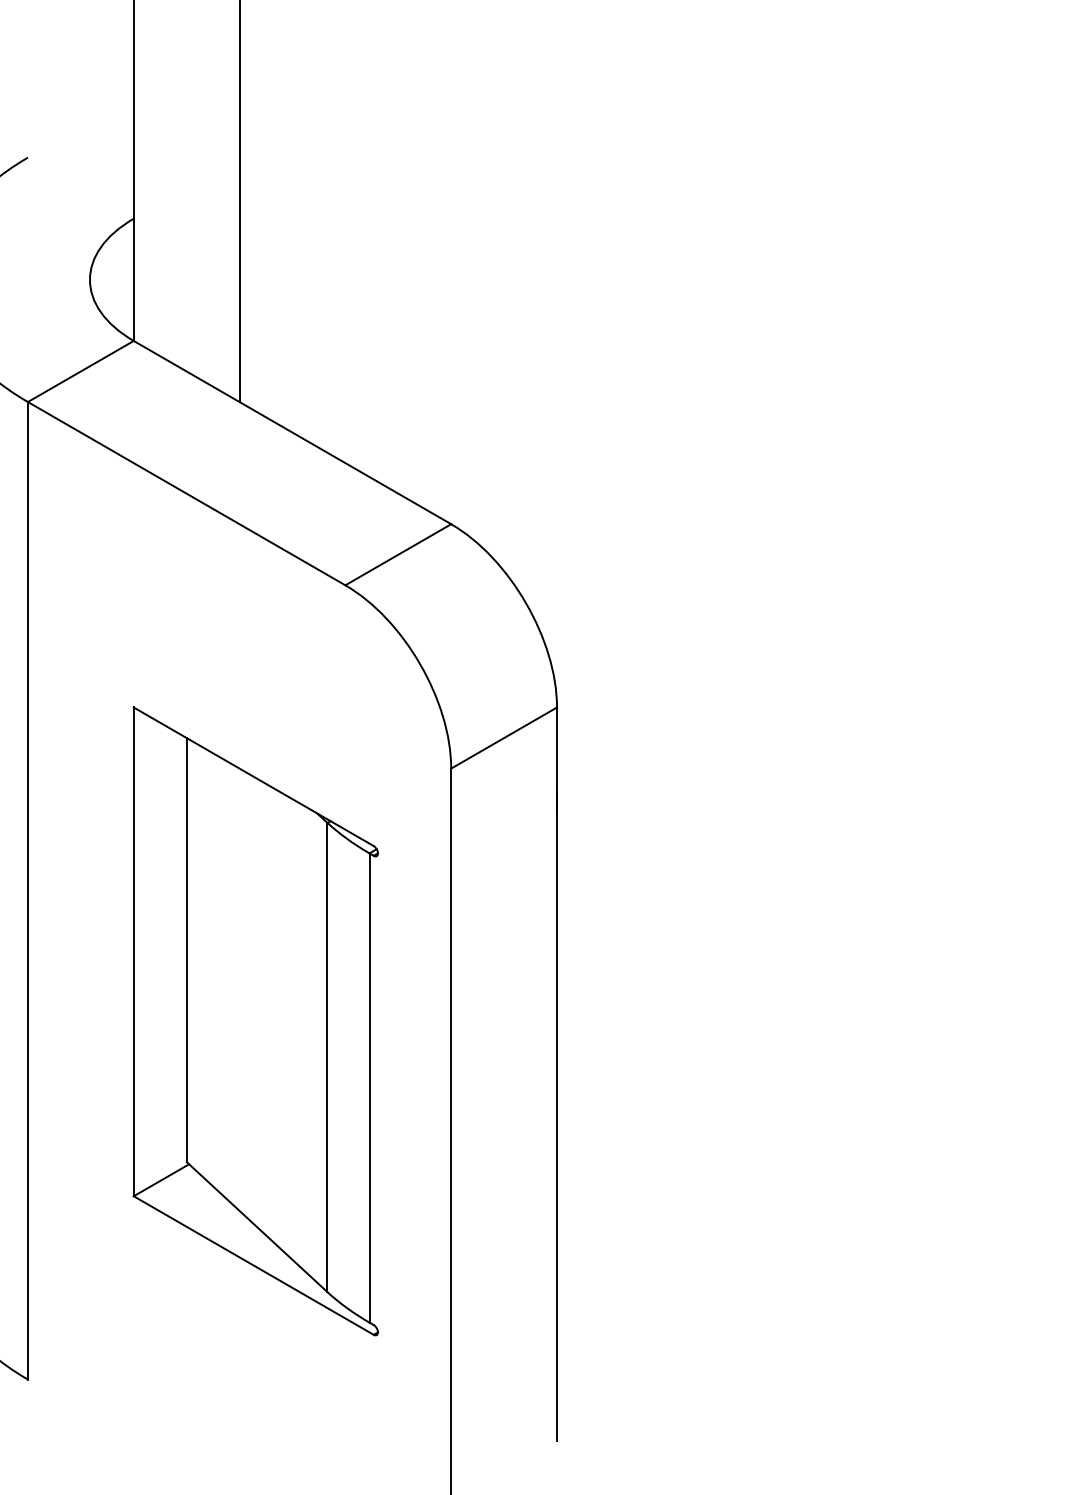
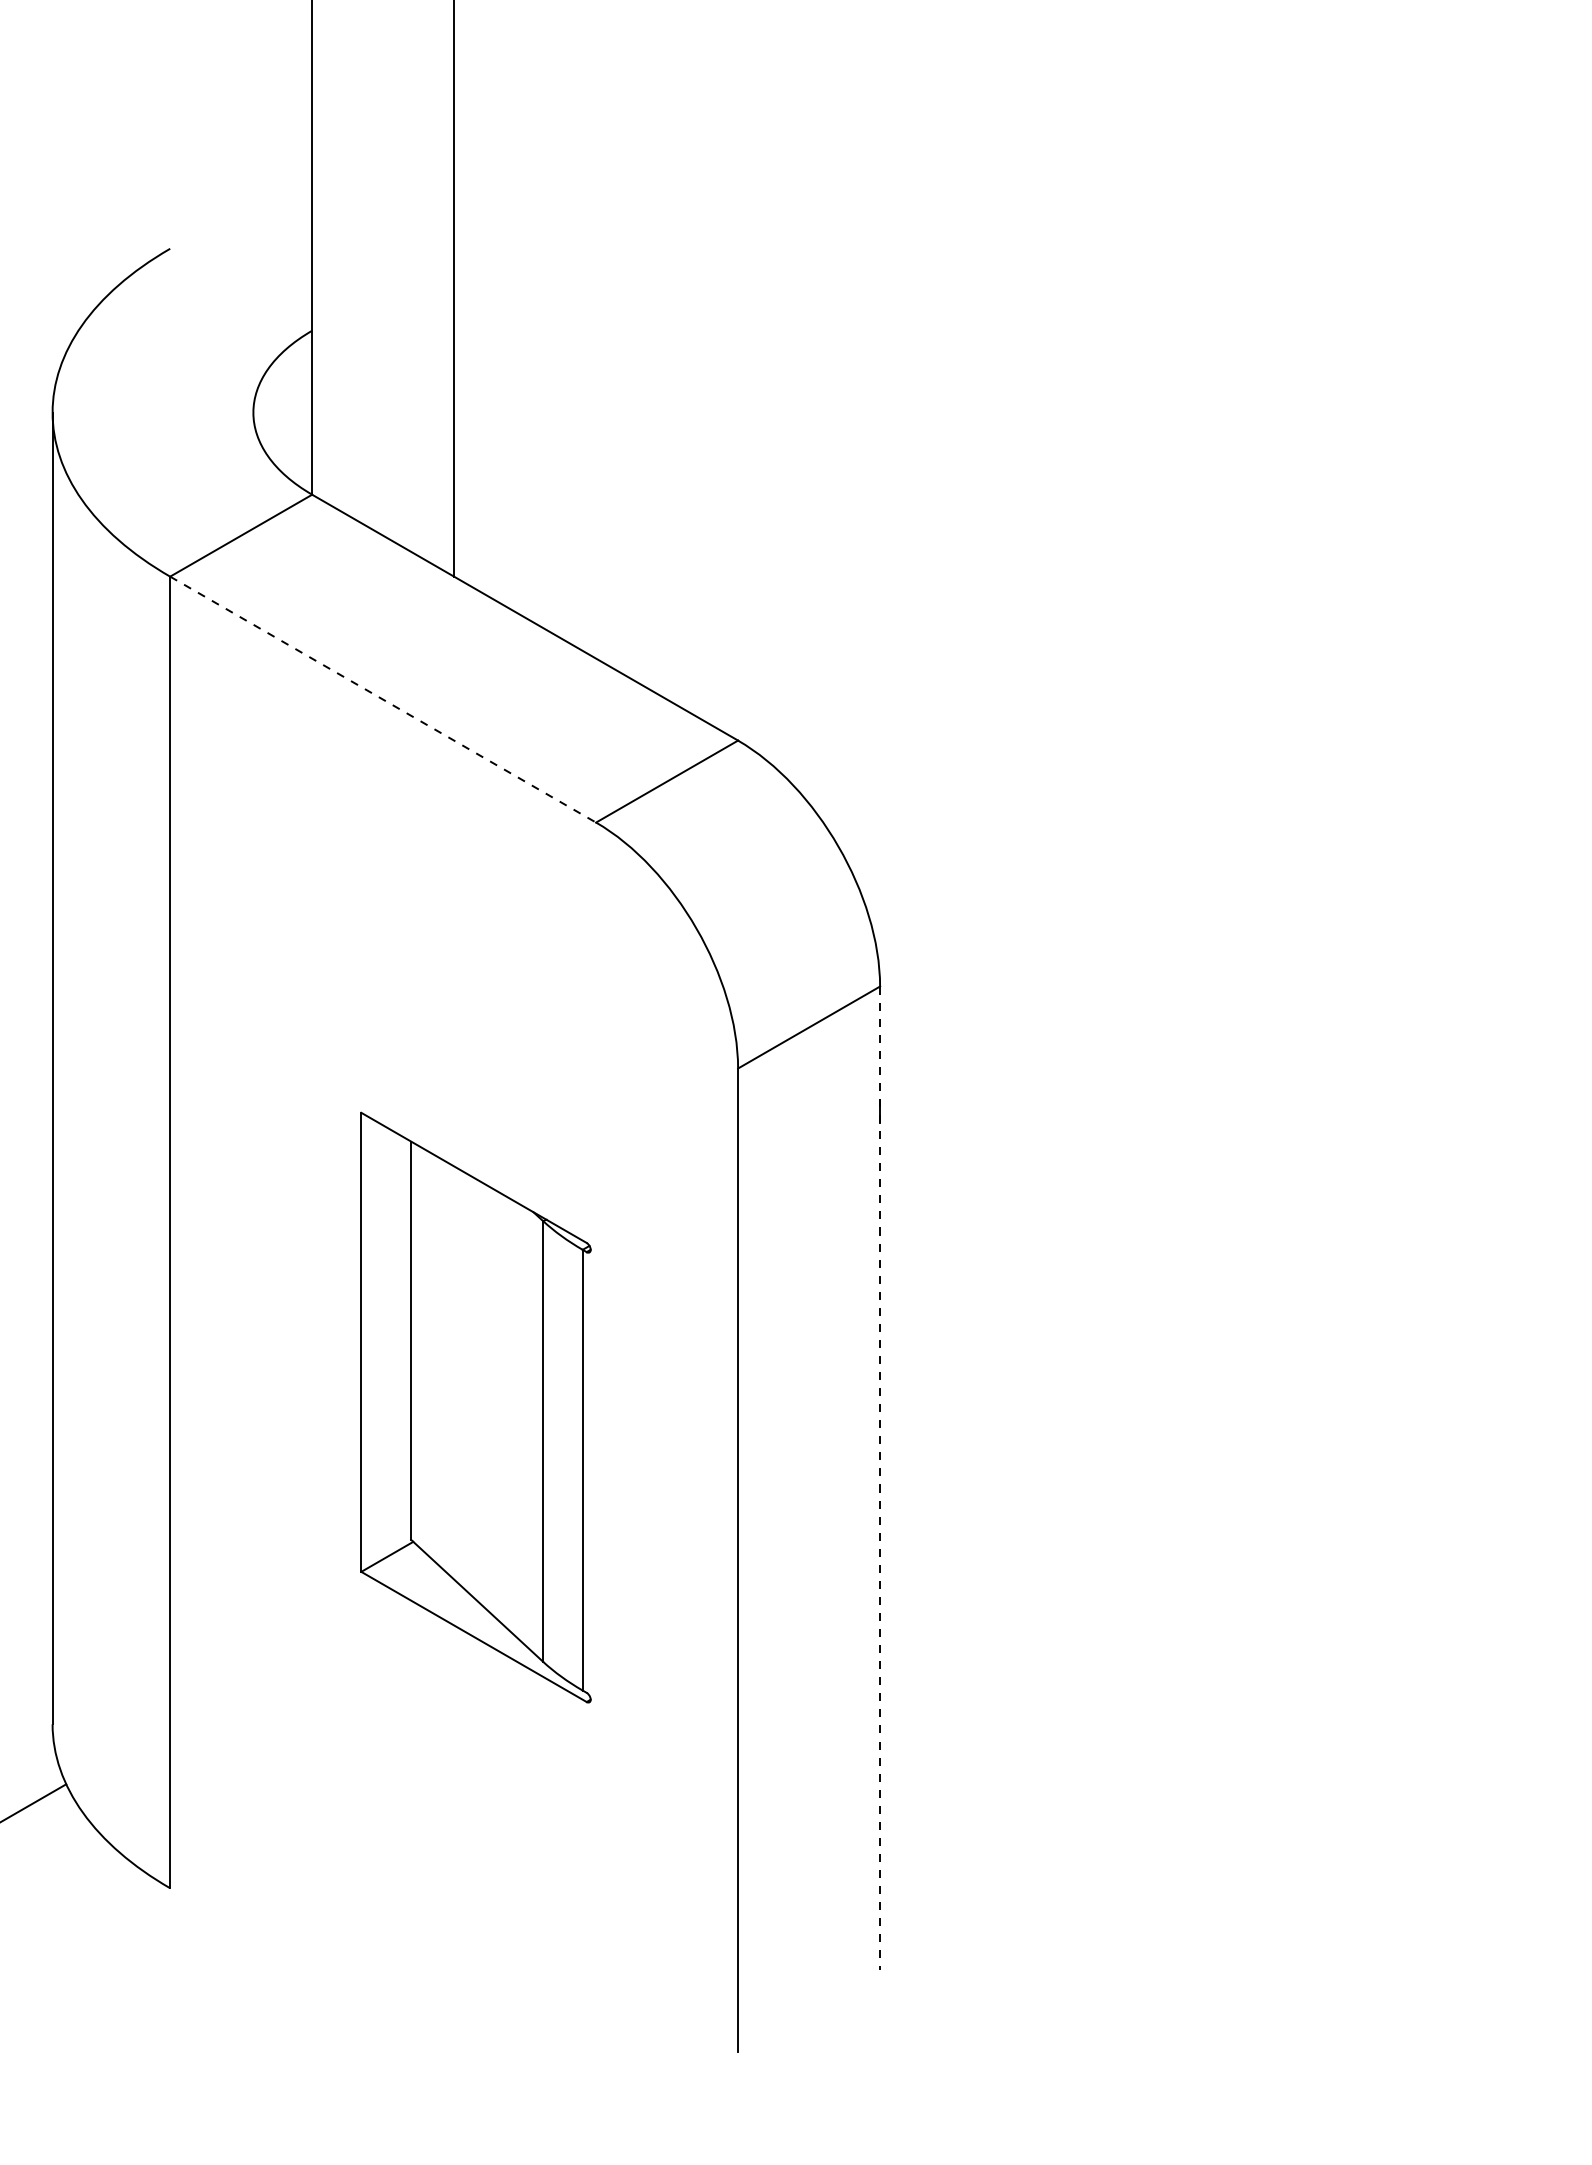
line: (186, 493) -> (383, 699), solid -> dashed
part: (255, 1021) -> (475, 1407), size x0.7
line: (557, 1074) -> (880, 1478), solid -> dashed

